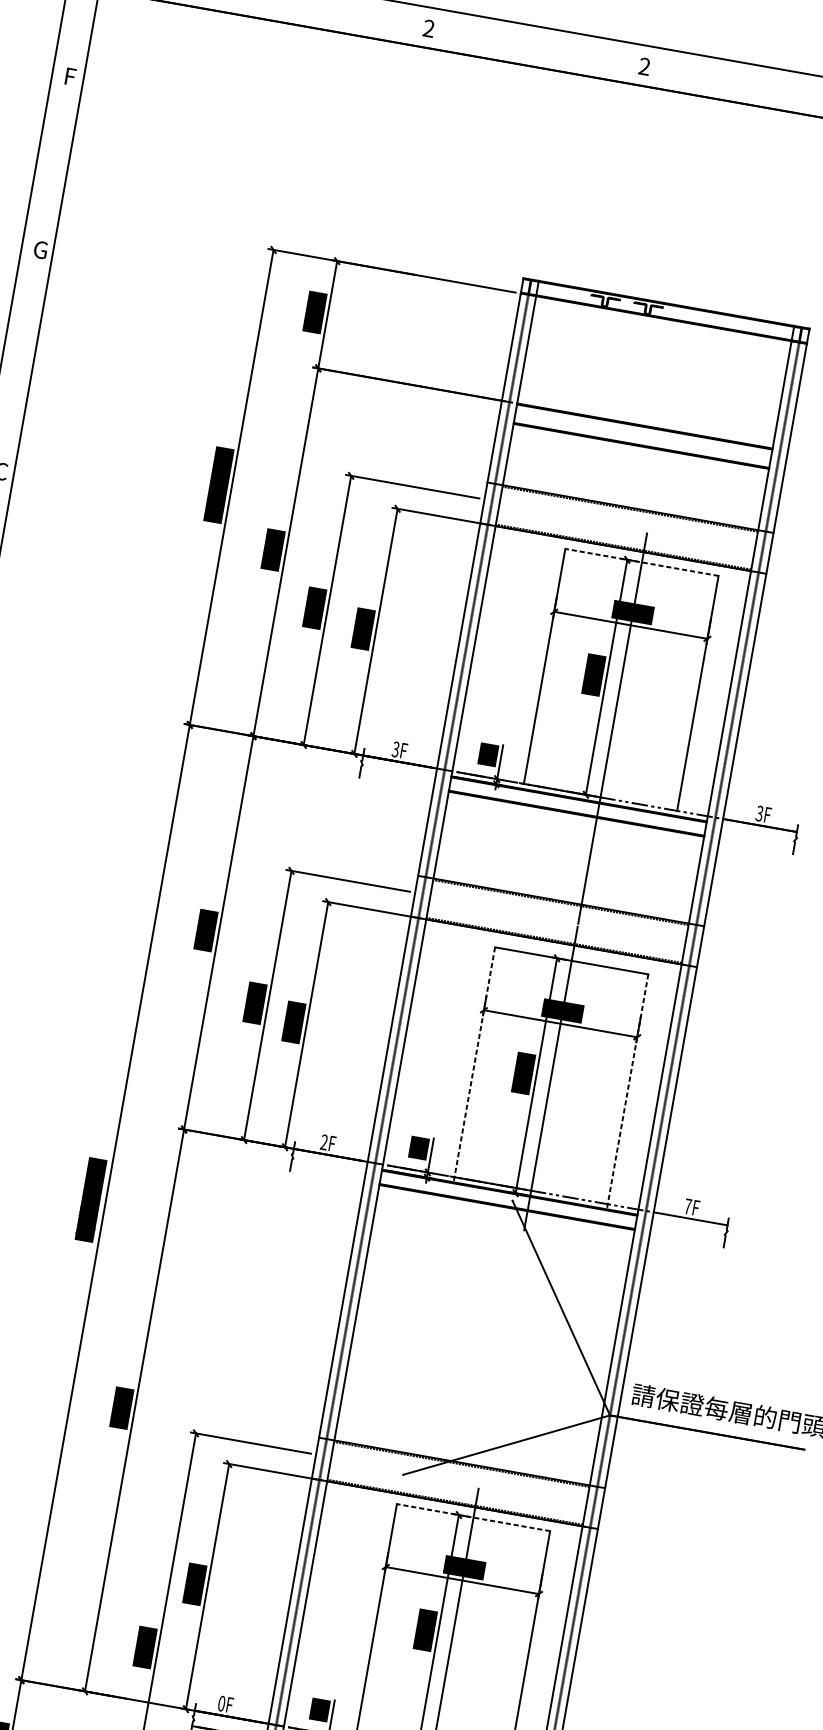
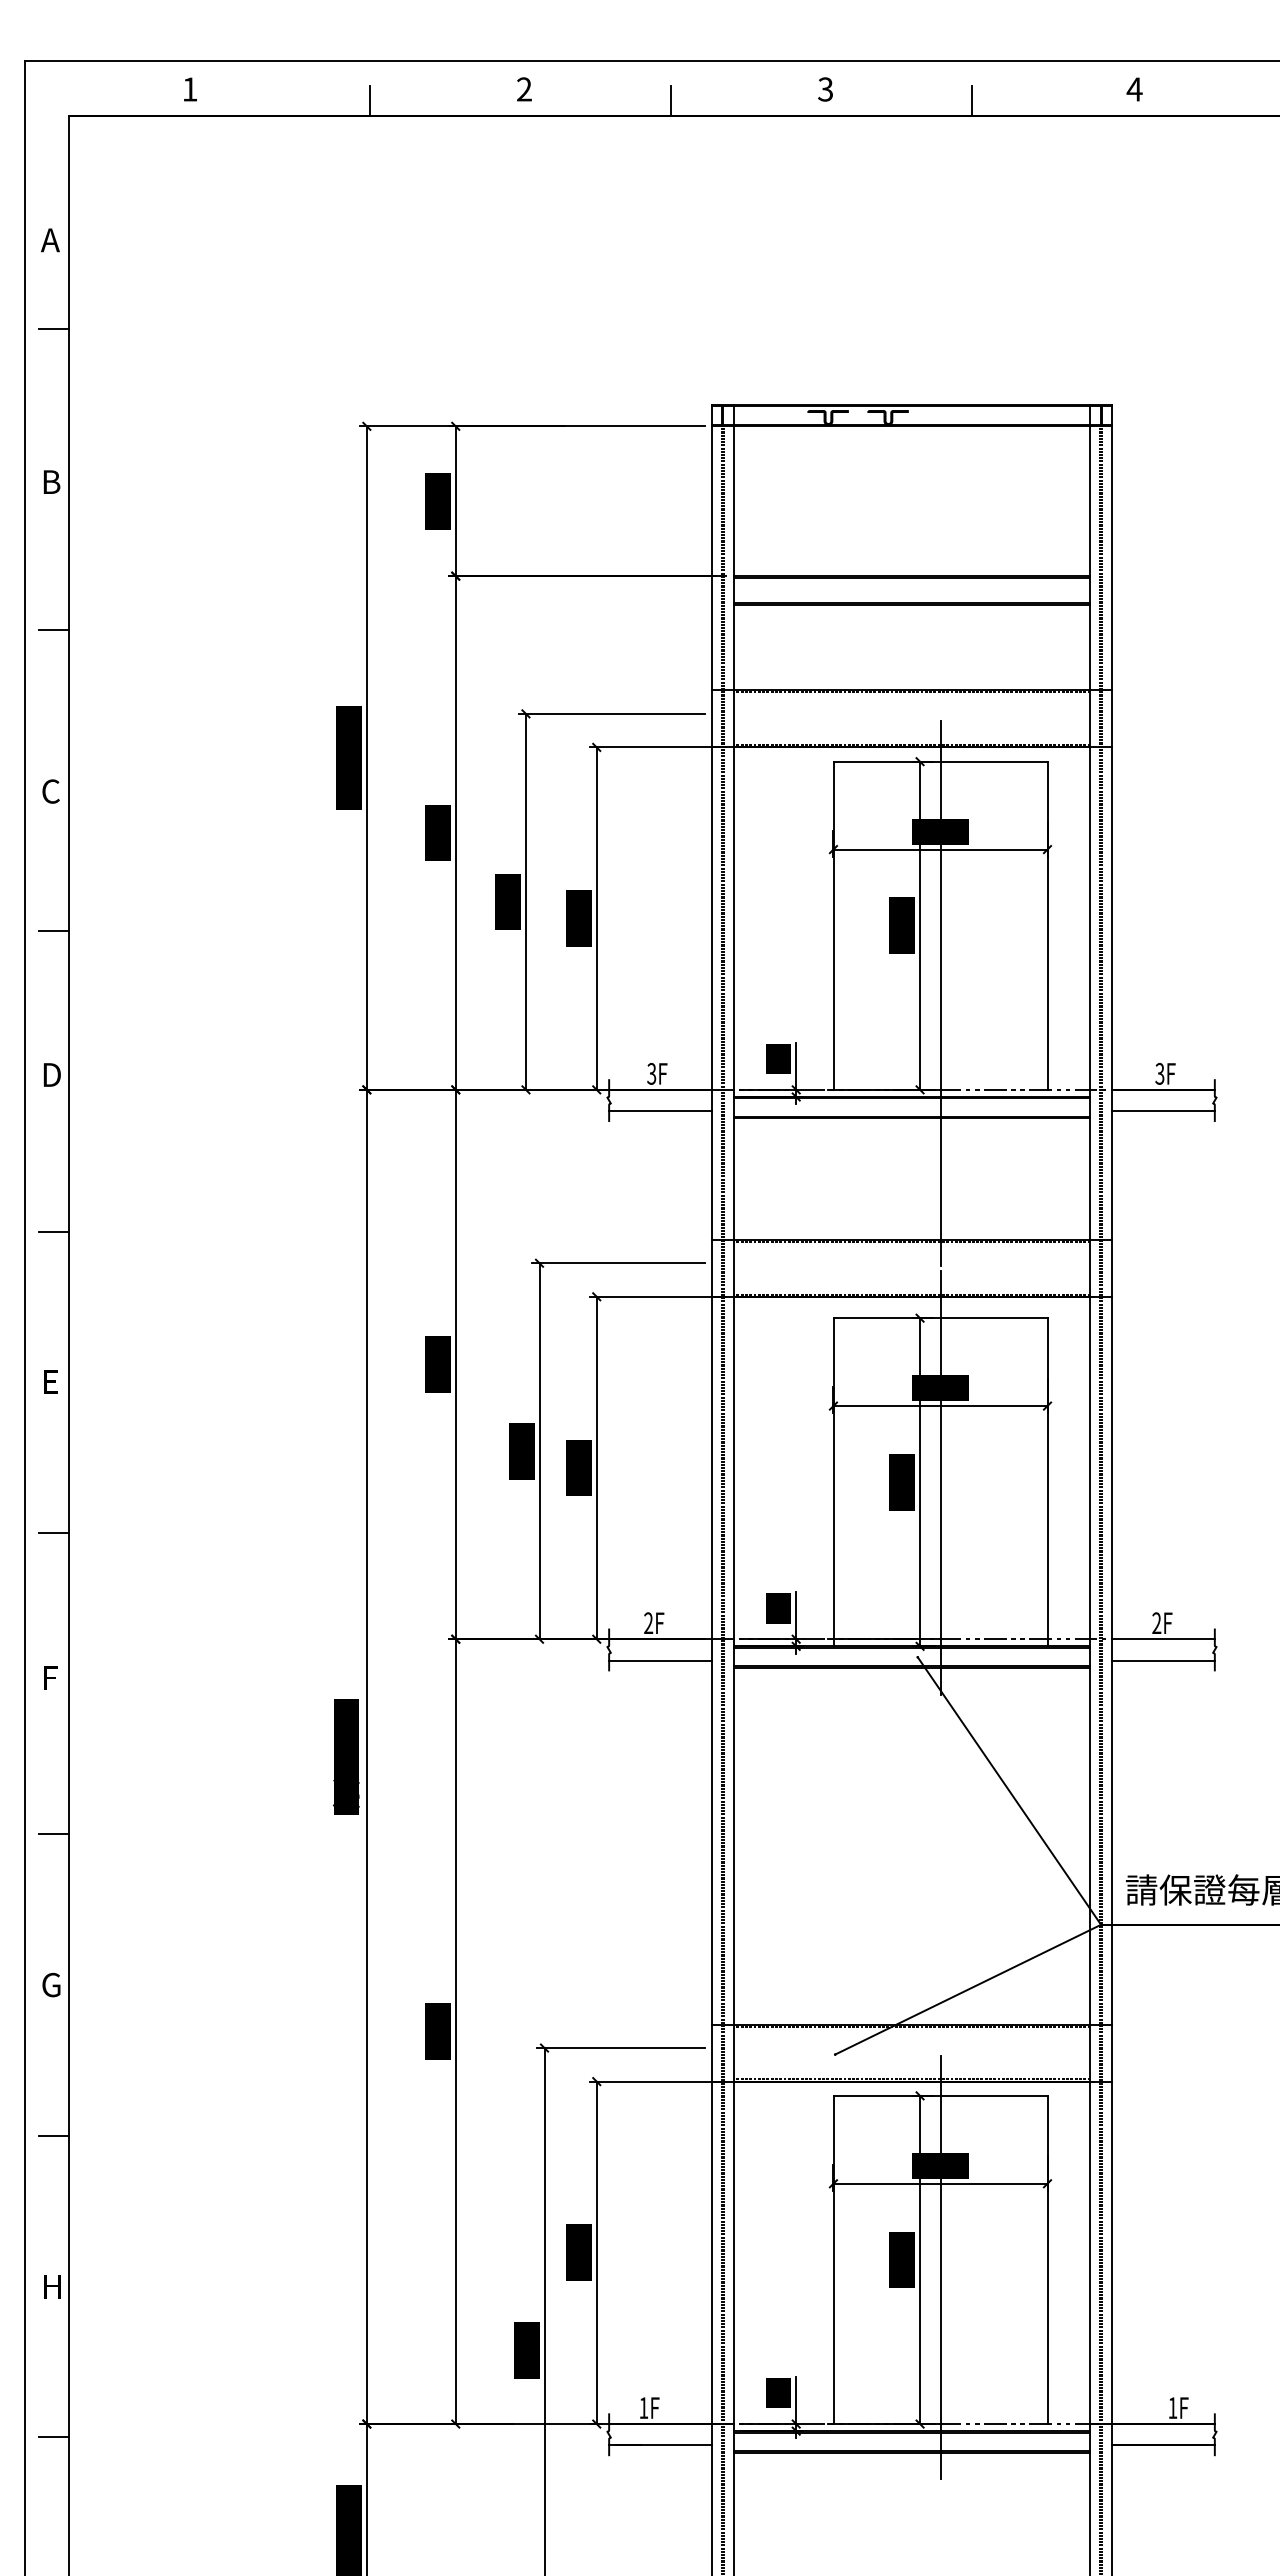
line: (316, 17) -> (369, 101), added
line: (531, 55) -> (670, 101), added
text: (644, 66) -> (825, 89), 2 -> 3
text: (70, 76) -> (50, 240), F -> A
line: (747, 93) -> (971, 101), added
line: (61, 141) -> (53, 329), added
text: (40, 250) -> (51, 482), G -> B
line: (23, 356) -> (53, 630), added
line: (641, 562) -> (940, 761), dashed -> solid
line: (397, 777) -> (660, 1111), added
line: (756, 840) -> (1162, 1111), added
line: (474, 1064) -> (833, 1482), dashed -> solid
line: (627, 1091) -> (1047, 1482), dashed -> solid
line: (328, 1170) -> (660, 1660), added
text: (687, 1205) -> (1156, 1622), 7F -> 2F
line: (687, 1233) -> (1162, 1660), added
line: (473, 1517) -> (940, 2095), dashed -> solid
text: (221, 1703) -> (643, 2408), 0F -> 1F

